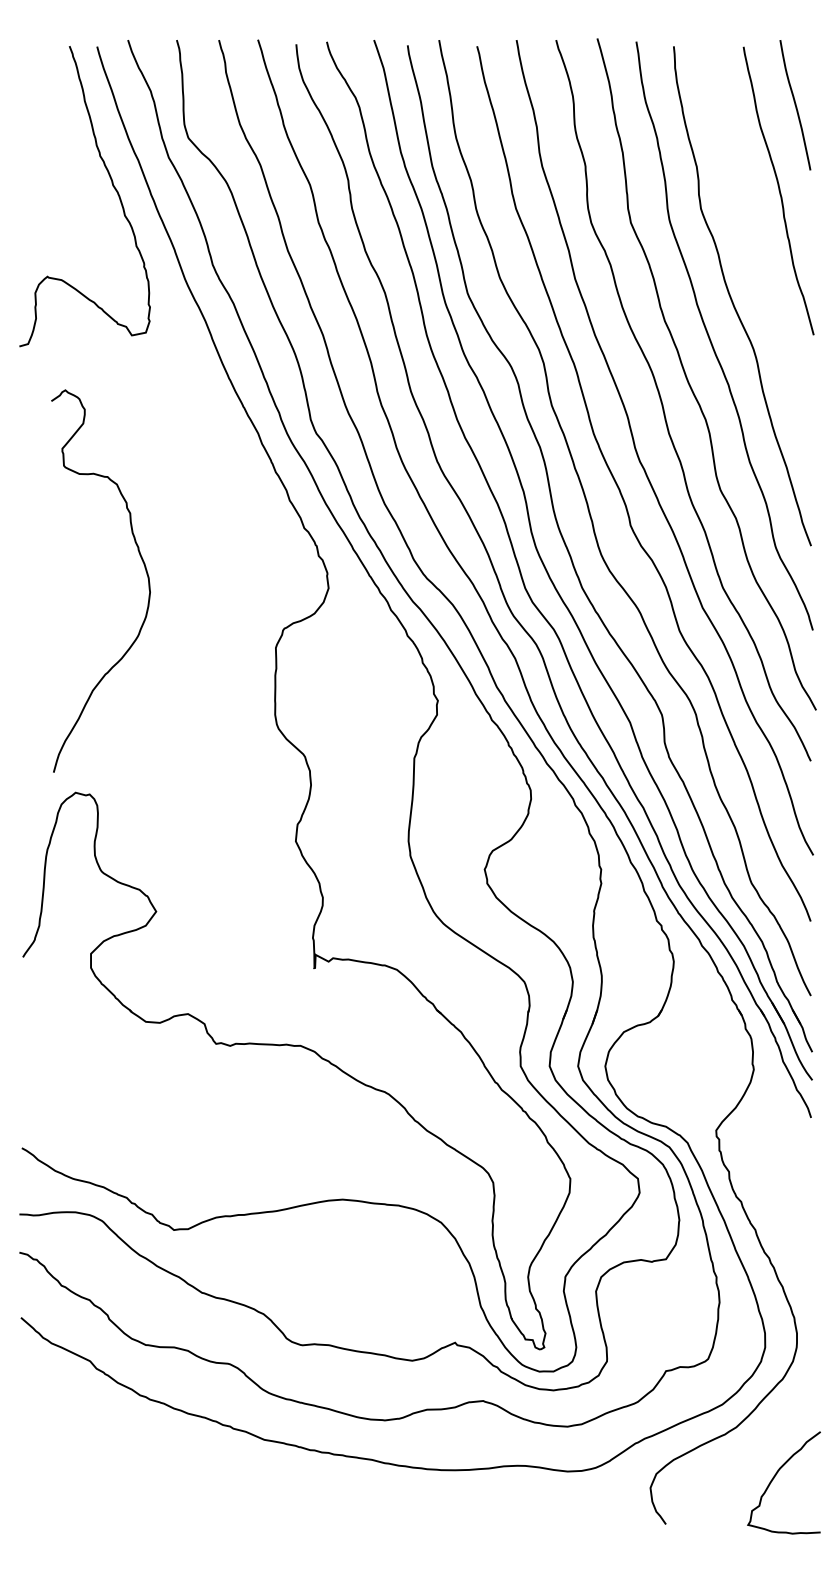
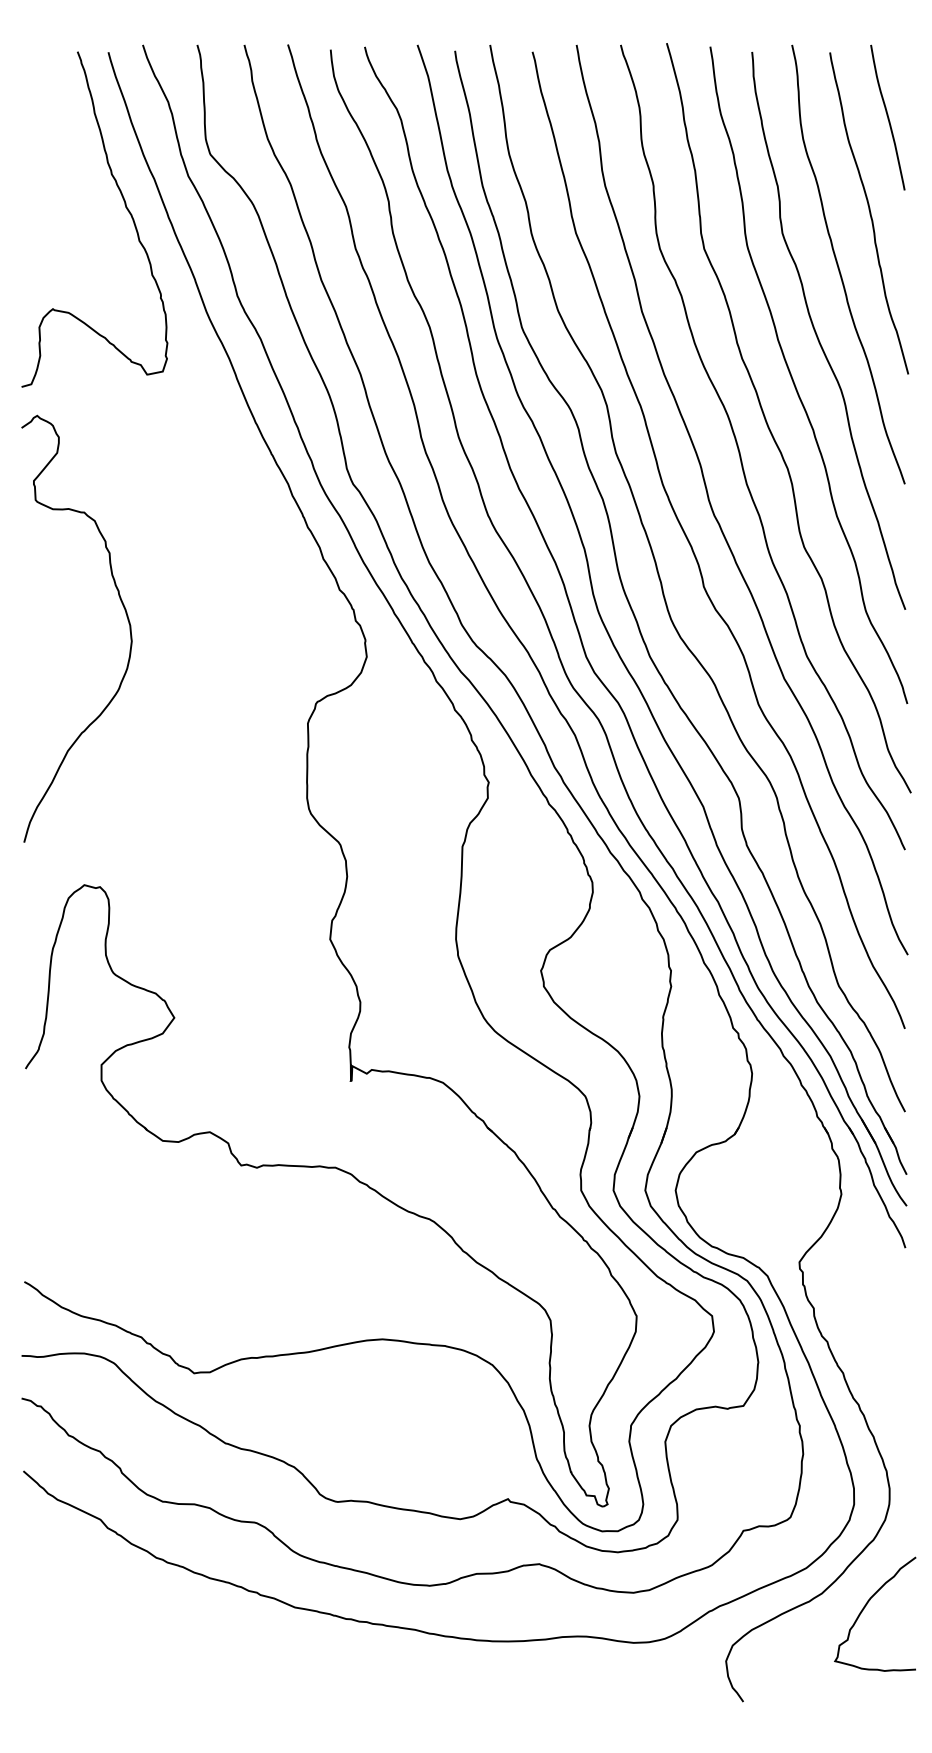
curve: (752, 239) -> (839, 267), added
curve: (144, 568) -> (125, 614), moved
curve: (774, 1478) -> (864, 1609), moved

